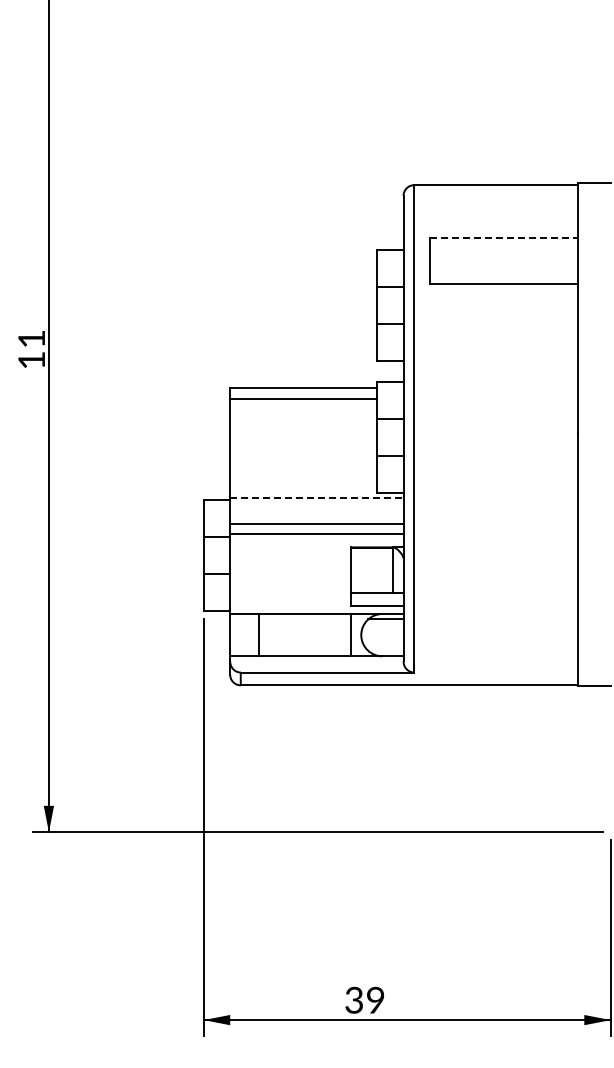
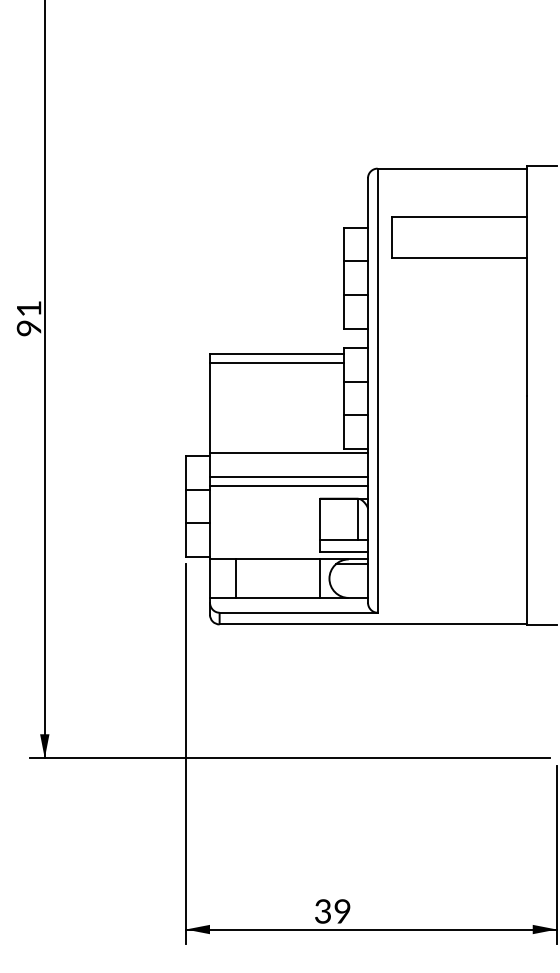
line: (503, 237) -> (459, 216), dashed -> solid
text: (31, 360) -> (28, 328), 11 -> 91
line: (316, 497) -> (288, 453), dashed -> solid

